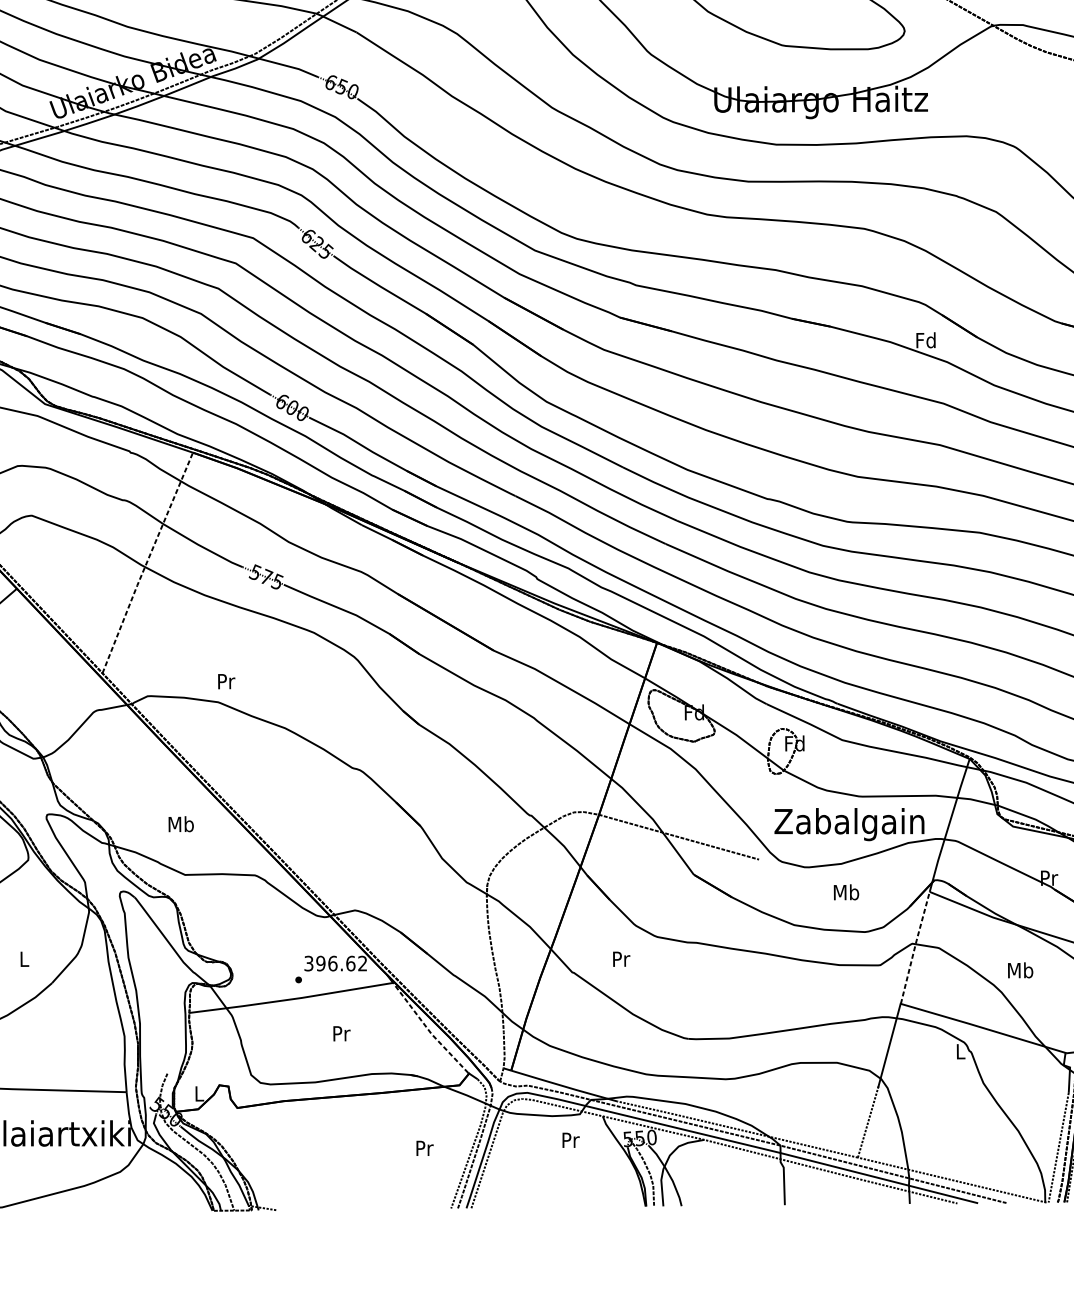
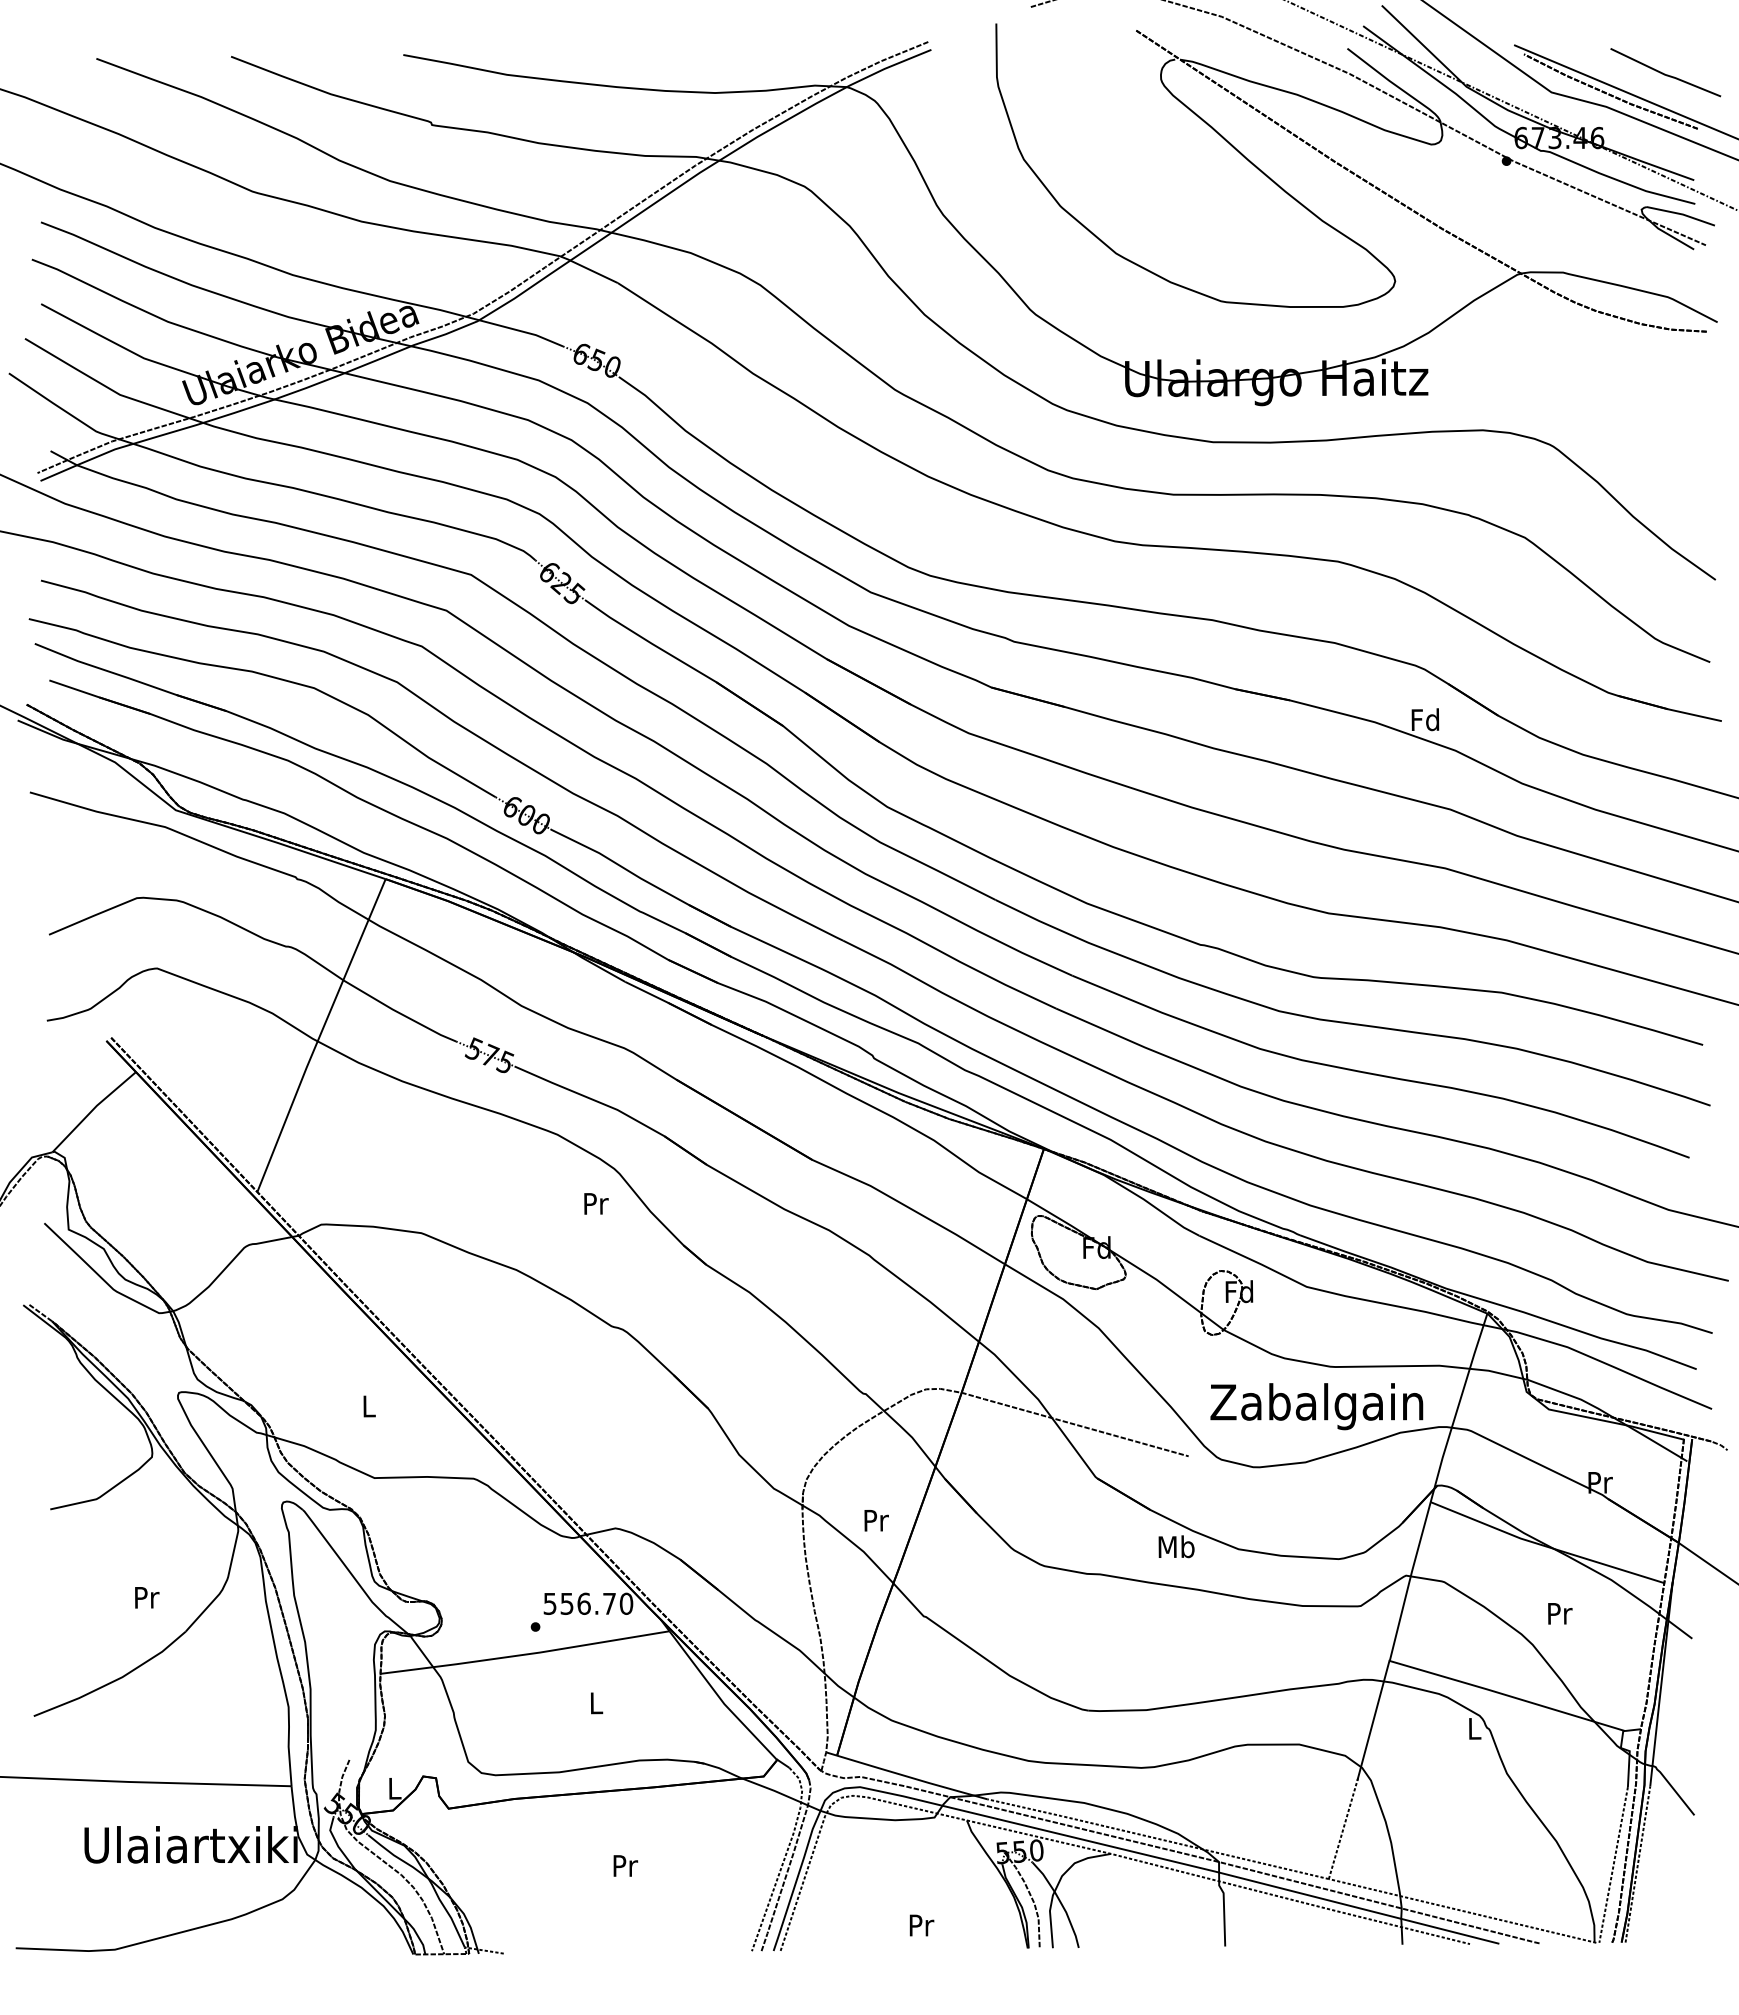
line: (147, 562) -> (320, 1035), dashed -> solid
text: (226, 681) -> (596, 1203), moved
text: (180, 823) -> (368, 1405), Mb -> L
text: (846, 892) -> (1176, 1546), moved
line: (914, 947) -> (1409, 1580), dashed -> solid
text: (25, 959) -> (147, 1597), L -> Pr
text: (621, 959) -> (876, 1520), moved
text: (335, 963) -> (588, 1603), 396.62 -> 556.70
text: (1020, 970) -> (1559, 1613), Mb -> Pr
line: (428, 1029) -> (719, 1697), dashed -> solid
text: (341, 1033) -> (596, 1703), Pr -> L
text: (570, 1140) -> (921, 1925), moved
text: (424, 1148) -> (625, 1865), moved

